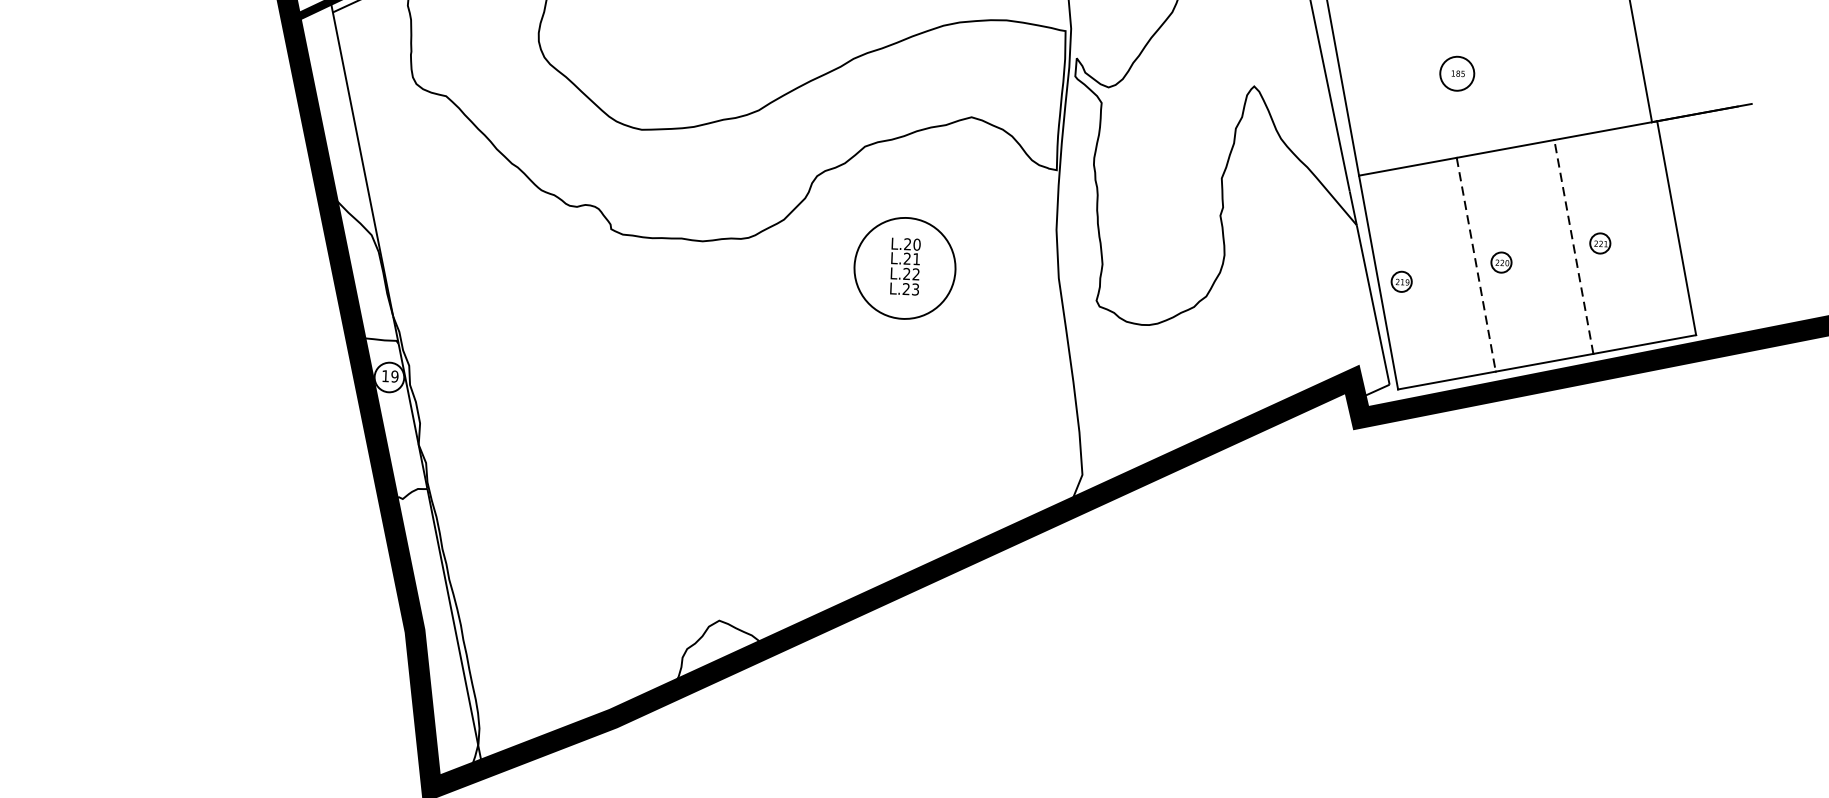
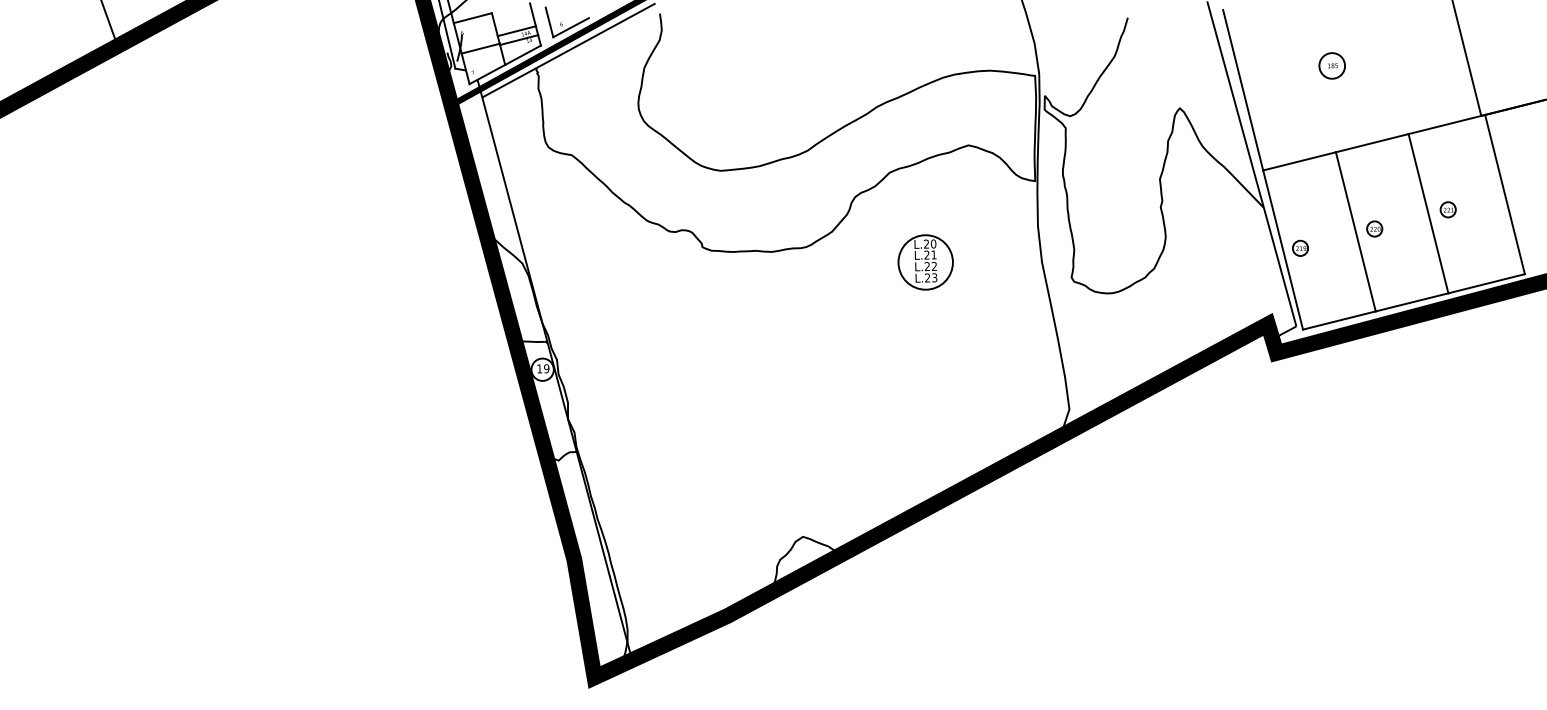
part: (1456, 73) -> (1331, 65), moved
line: (1573, 246) -> (1428, 213), dashed -> solid
line: (1475, 265) -> (1355, 232), dashed -> solid
circle: (904, 268) -> (925, 262), size x0.71

